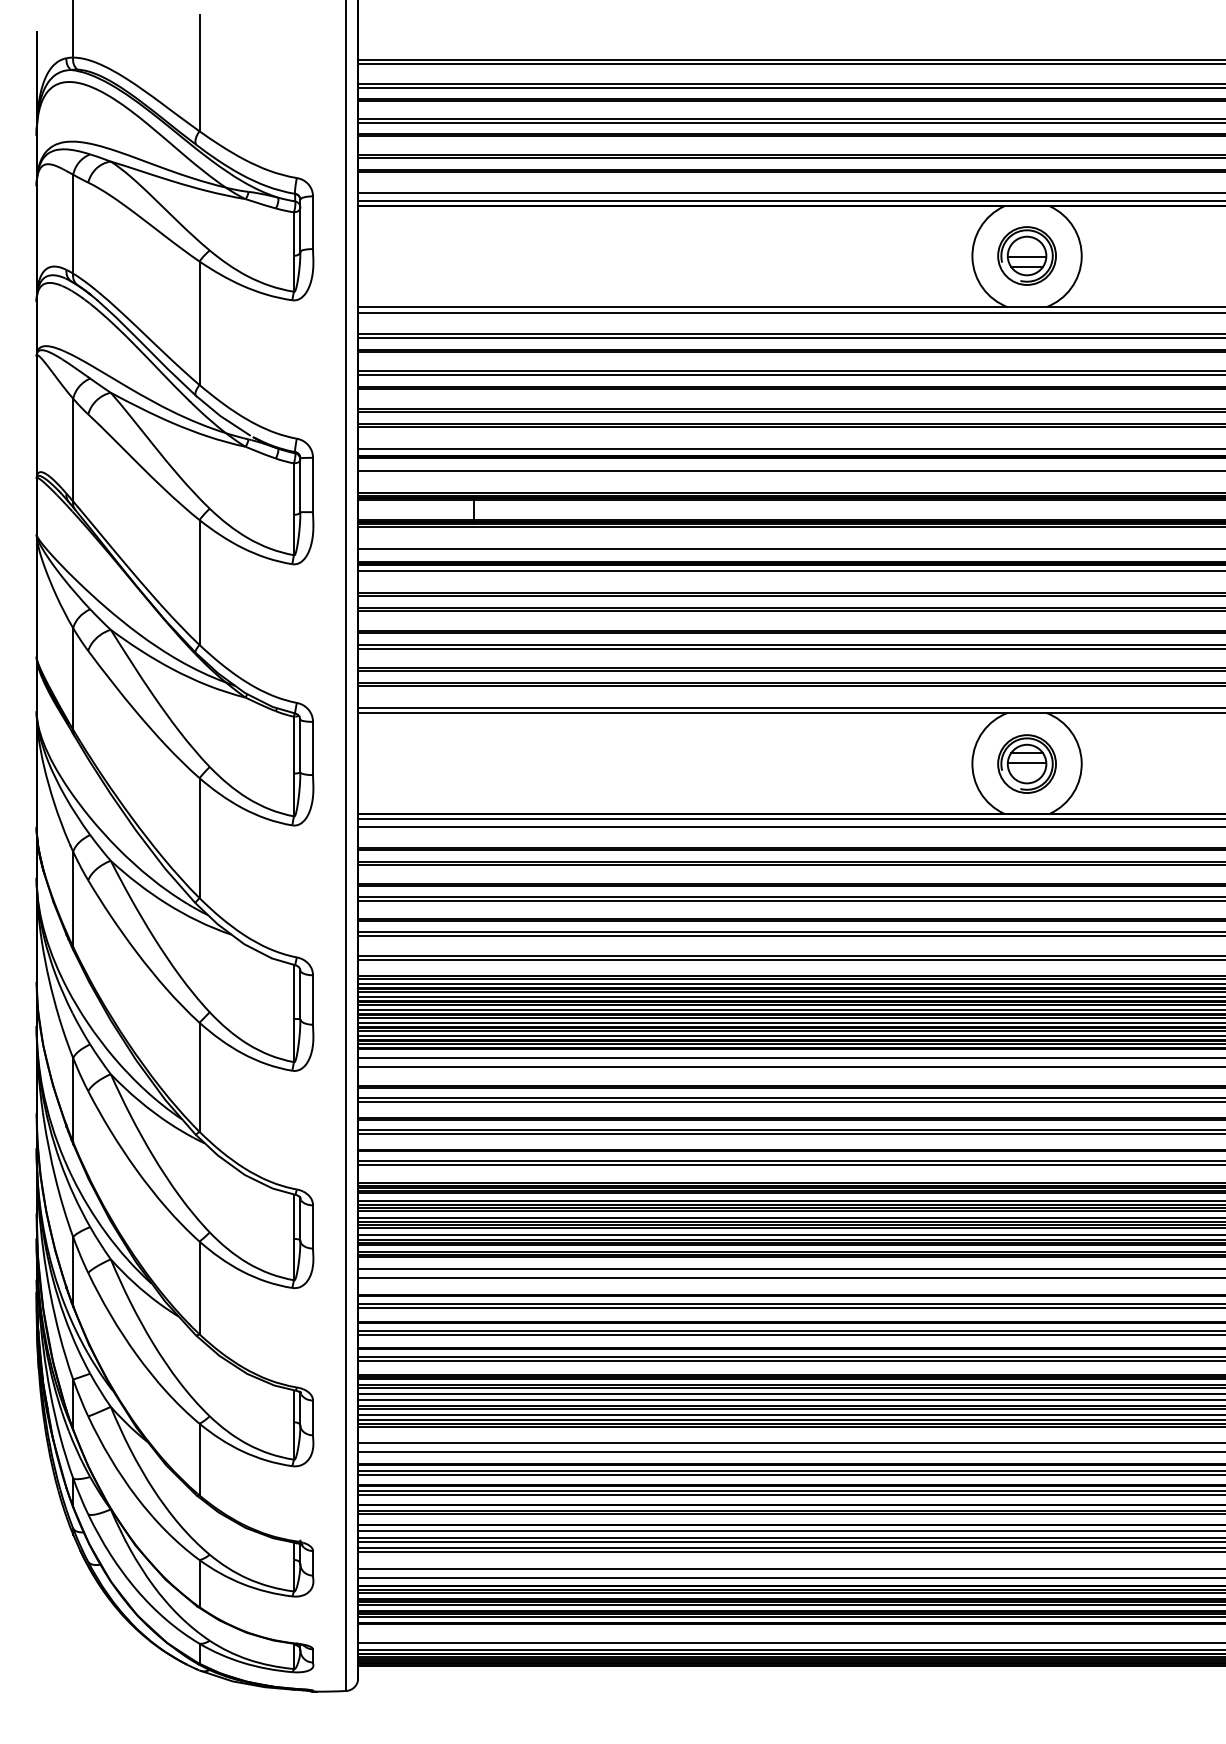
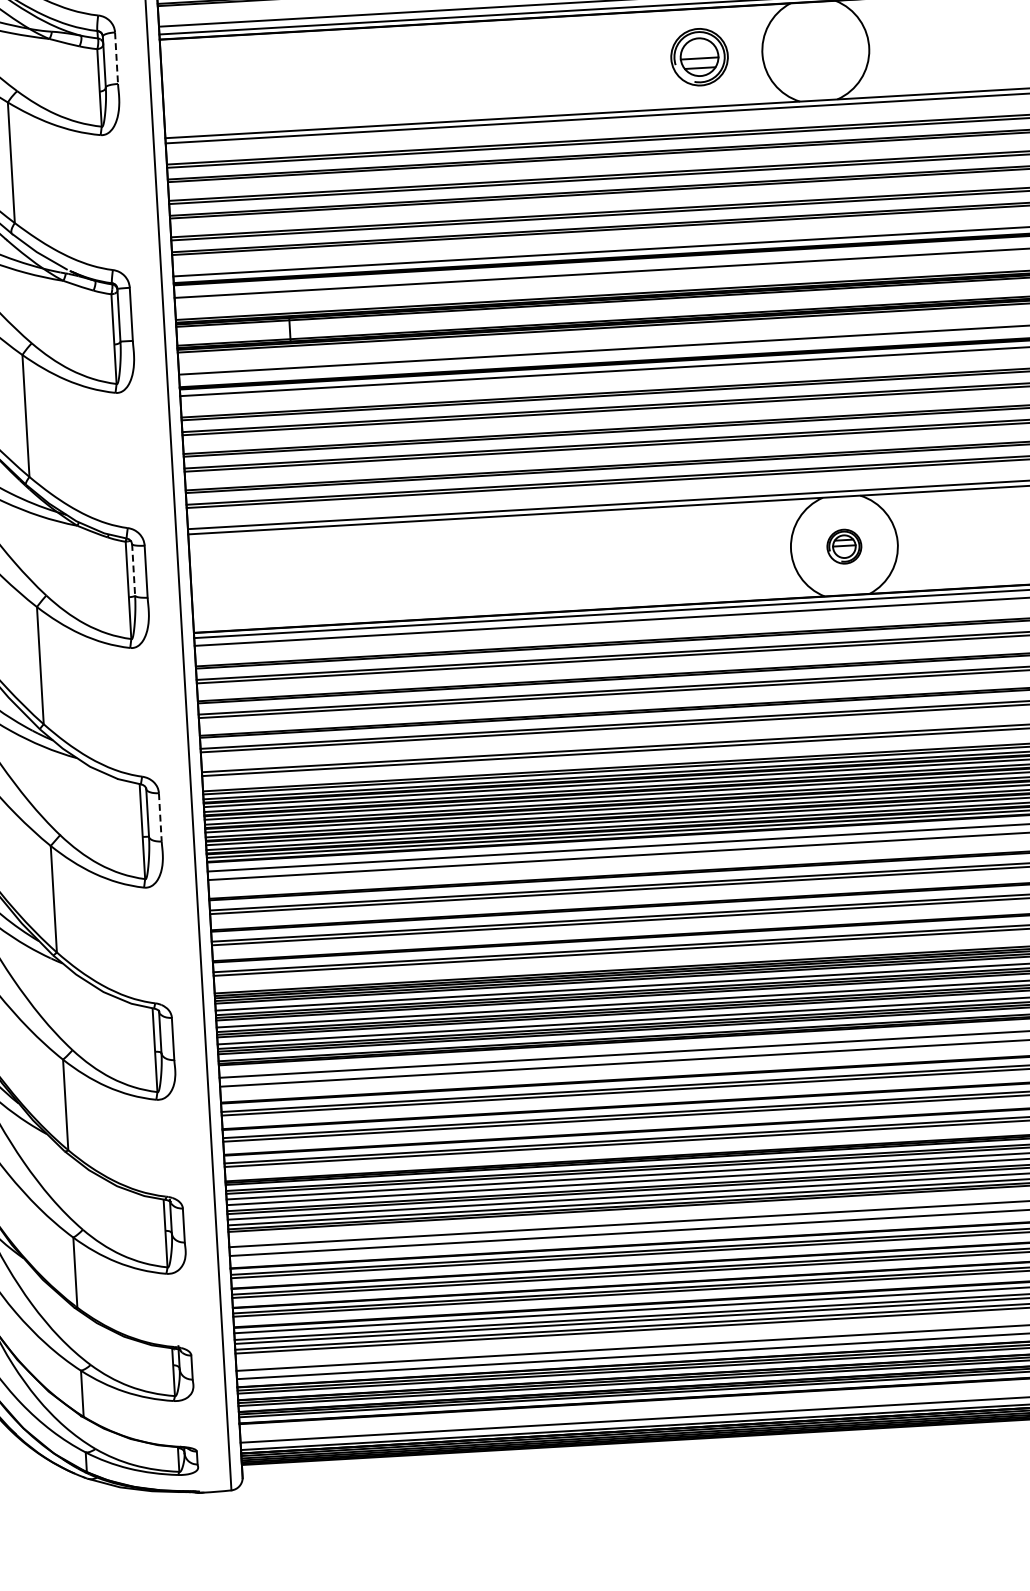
line: (313, 223) -> (117, 58), solid -> dashed
part: (1026, 255) -> (699, 56), moved
line: (300, 746) -> (133, 570), solid -> dashed
part: (1026, 763) -> (843, 546), size x0.6
line: (313, 1000) -> (160, 817), solid -> dashed

